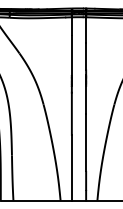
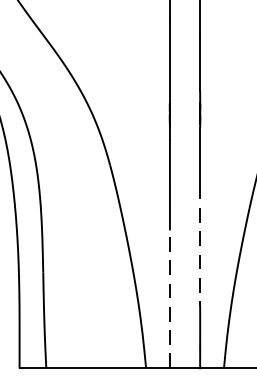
line: (86, 142) -> (200, 245), solid -> dashed
line: (71, 167) -> (169, 298), solid -> dashed

